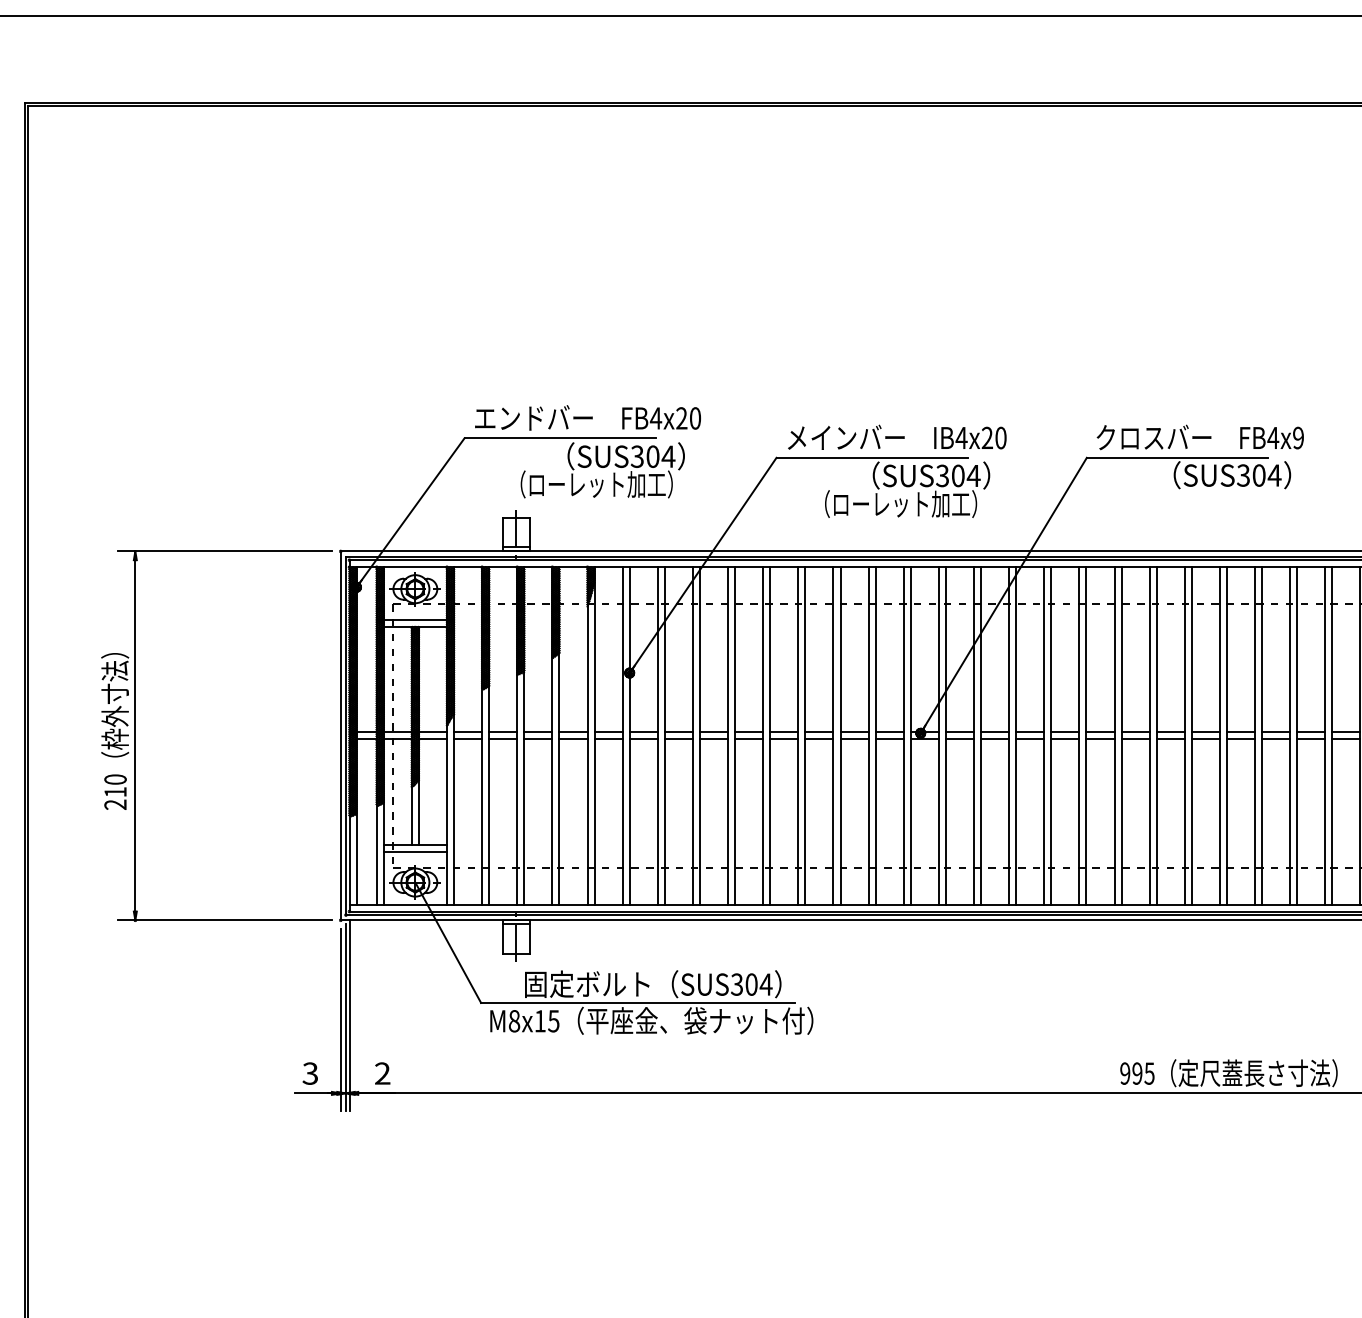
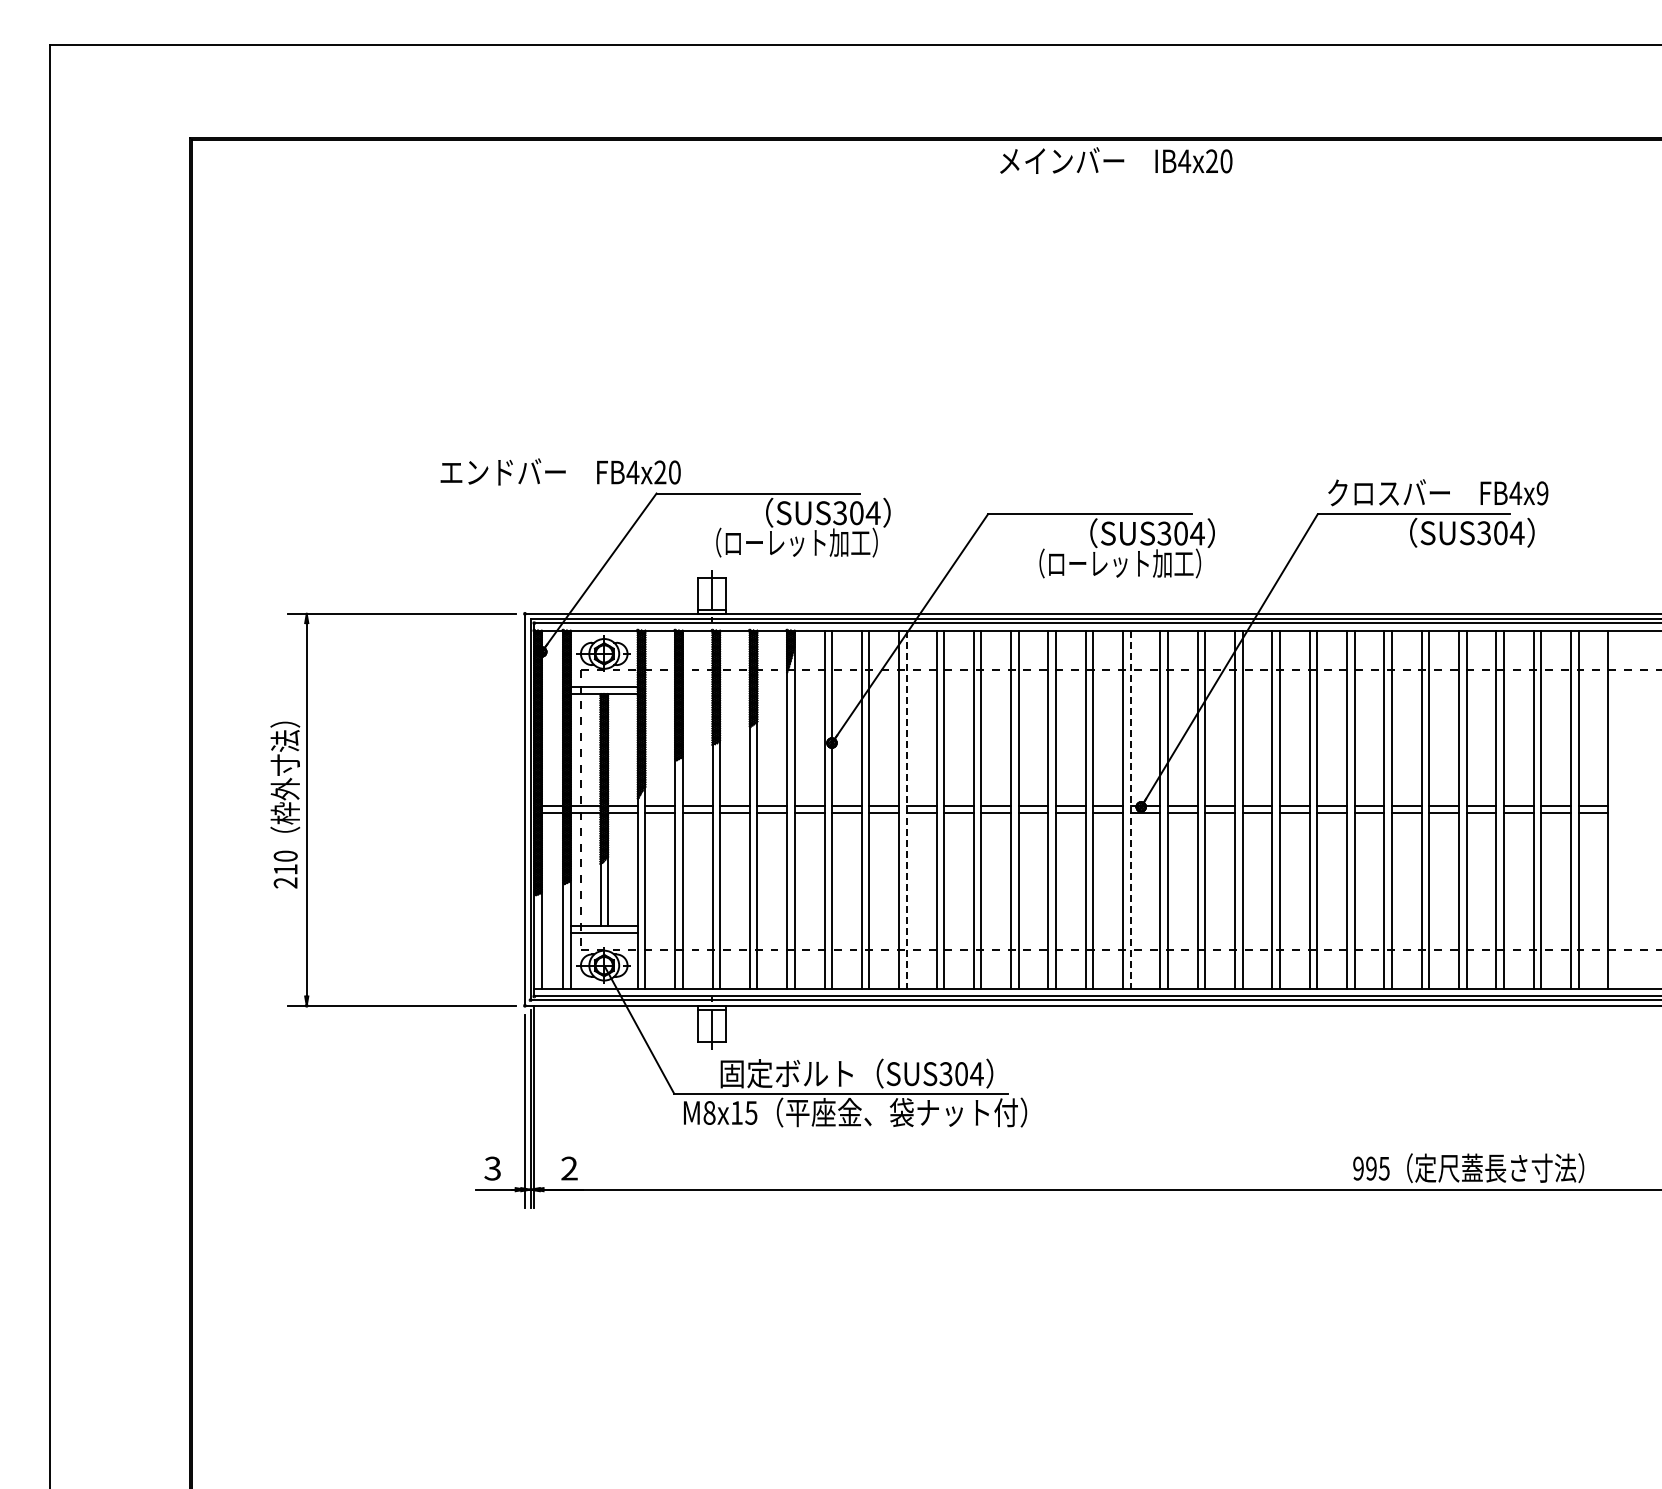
text: (587, 417) -> (560, 471), moved
text: (897, 437) -> (1116, 160), moved
line: (699, 736) -> (906, 810), solid -> dashed
line: (910, 736) -> (1130, 810), solid -> dashed

